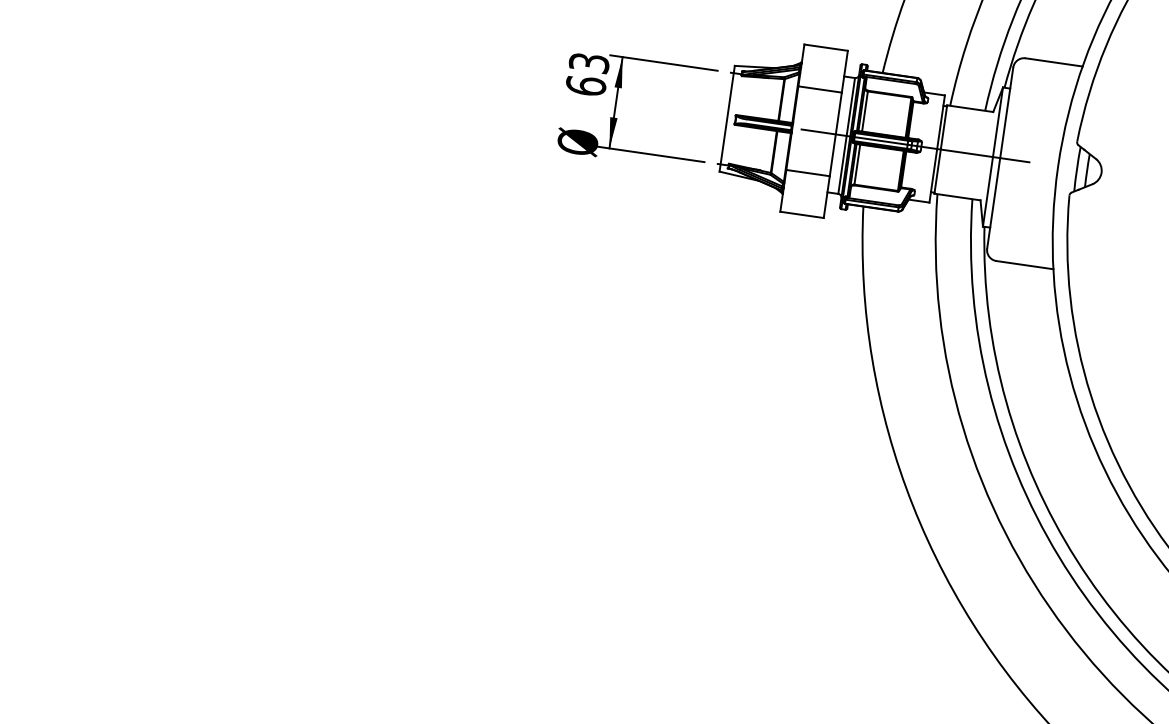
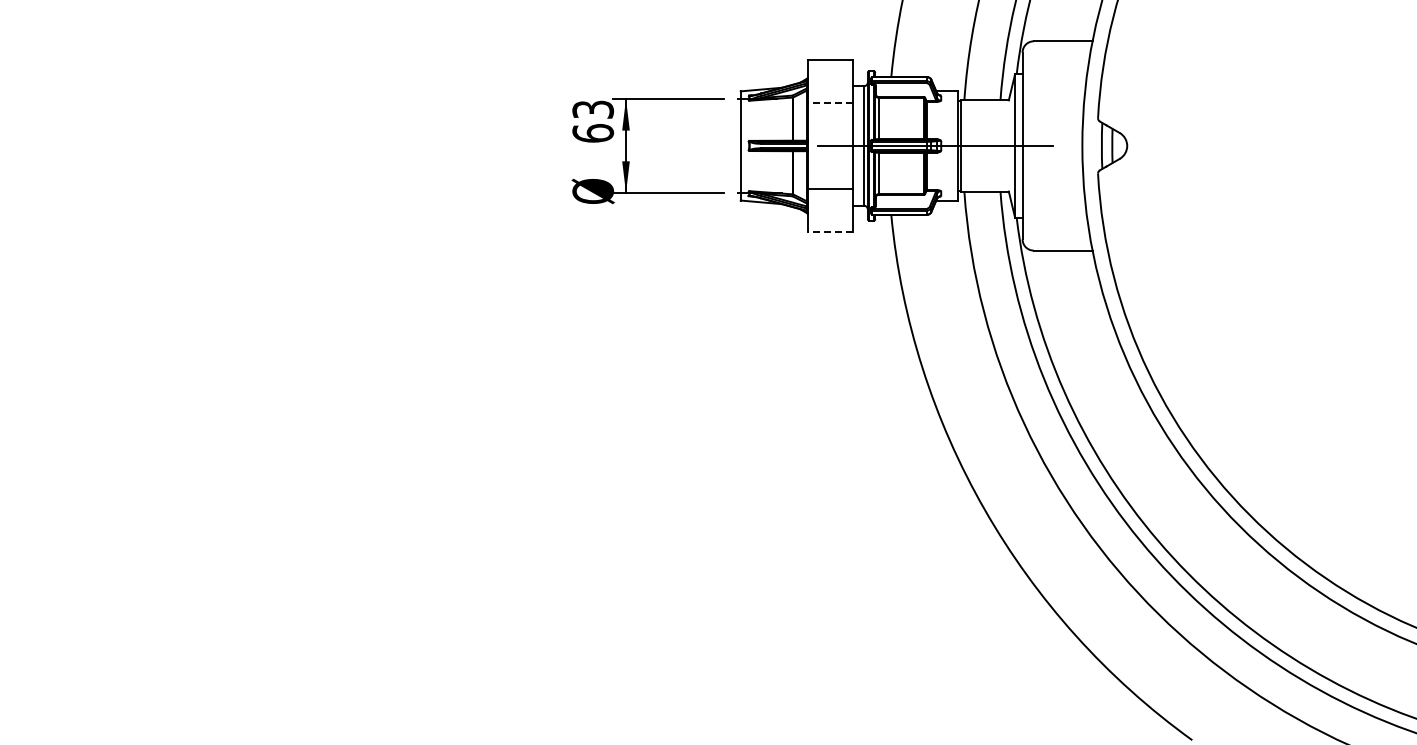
line: (819, 89) -> (829, 102), solid -> dashed
line: (801, 214) -> (829, 232), solid -> dashed

